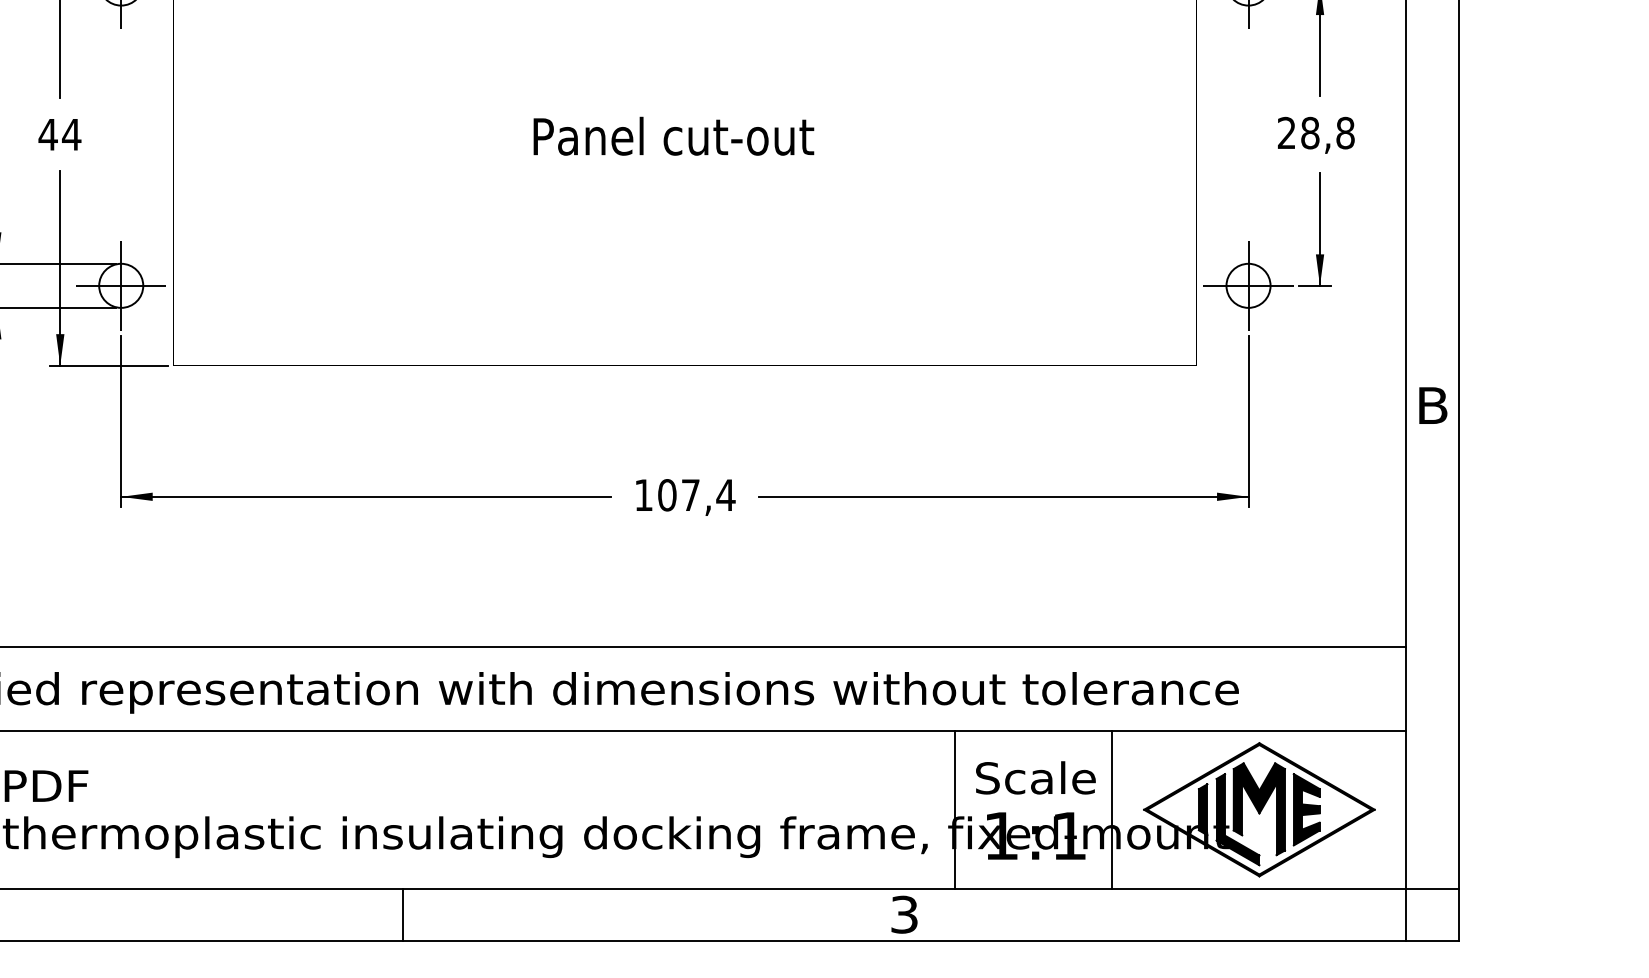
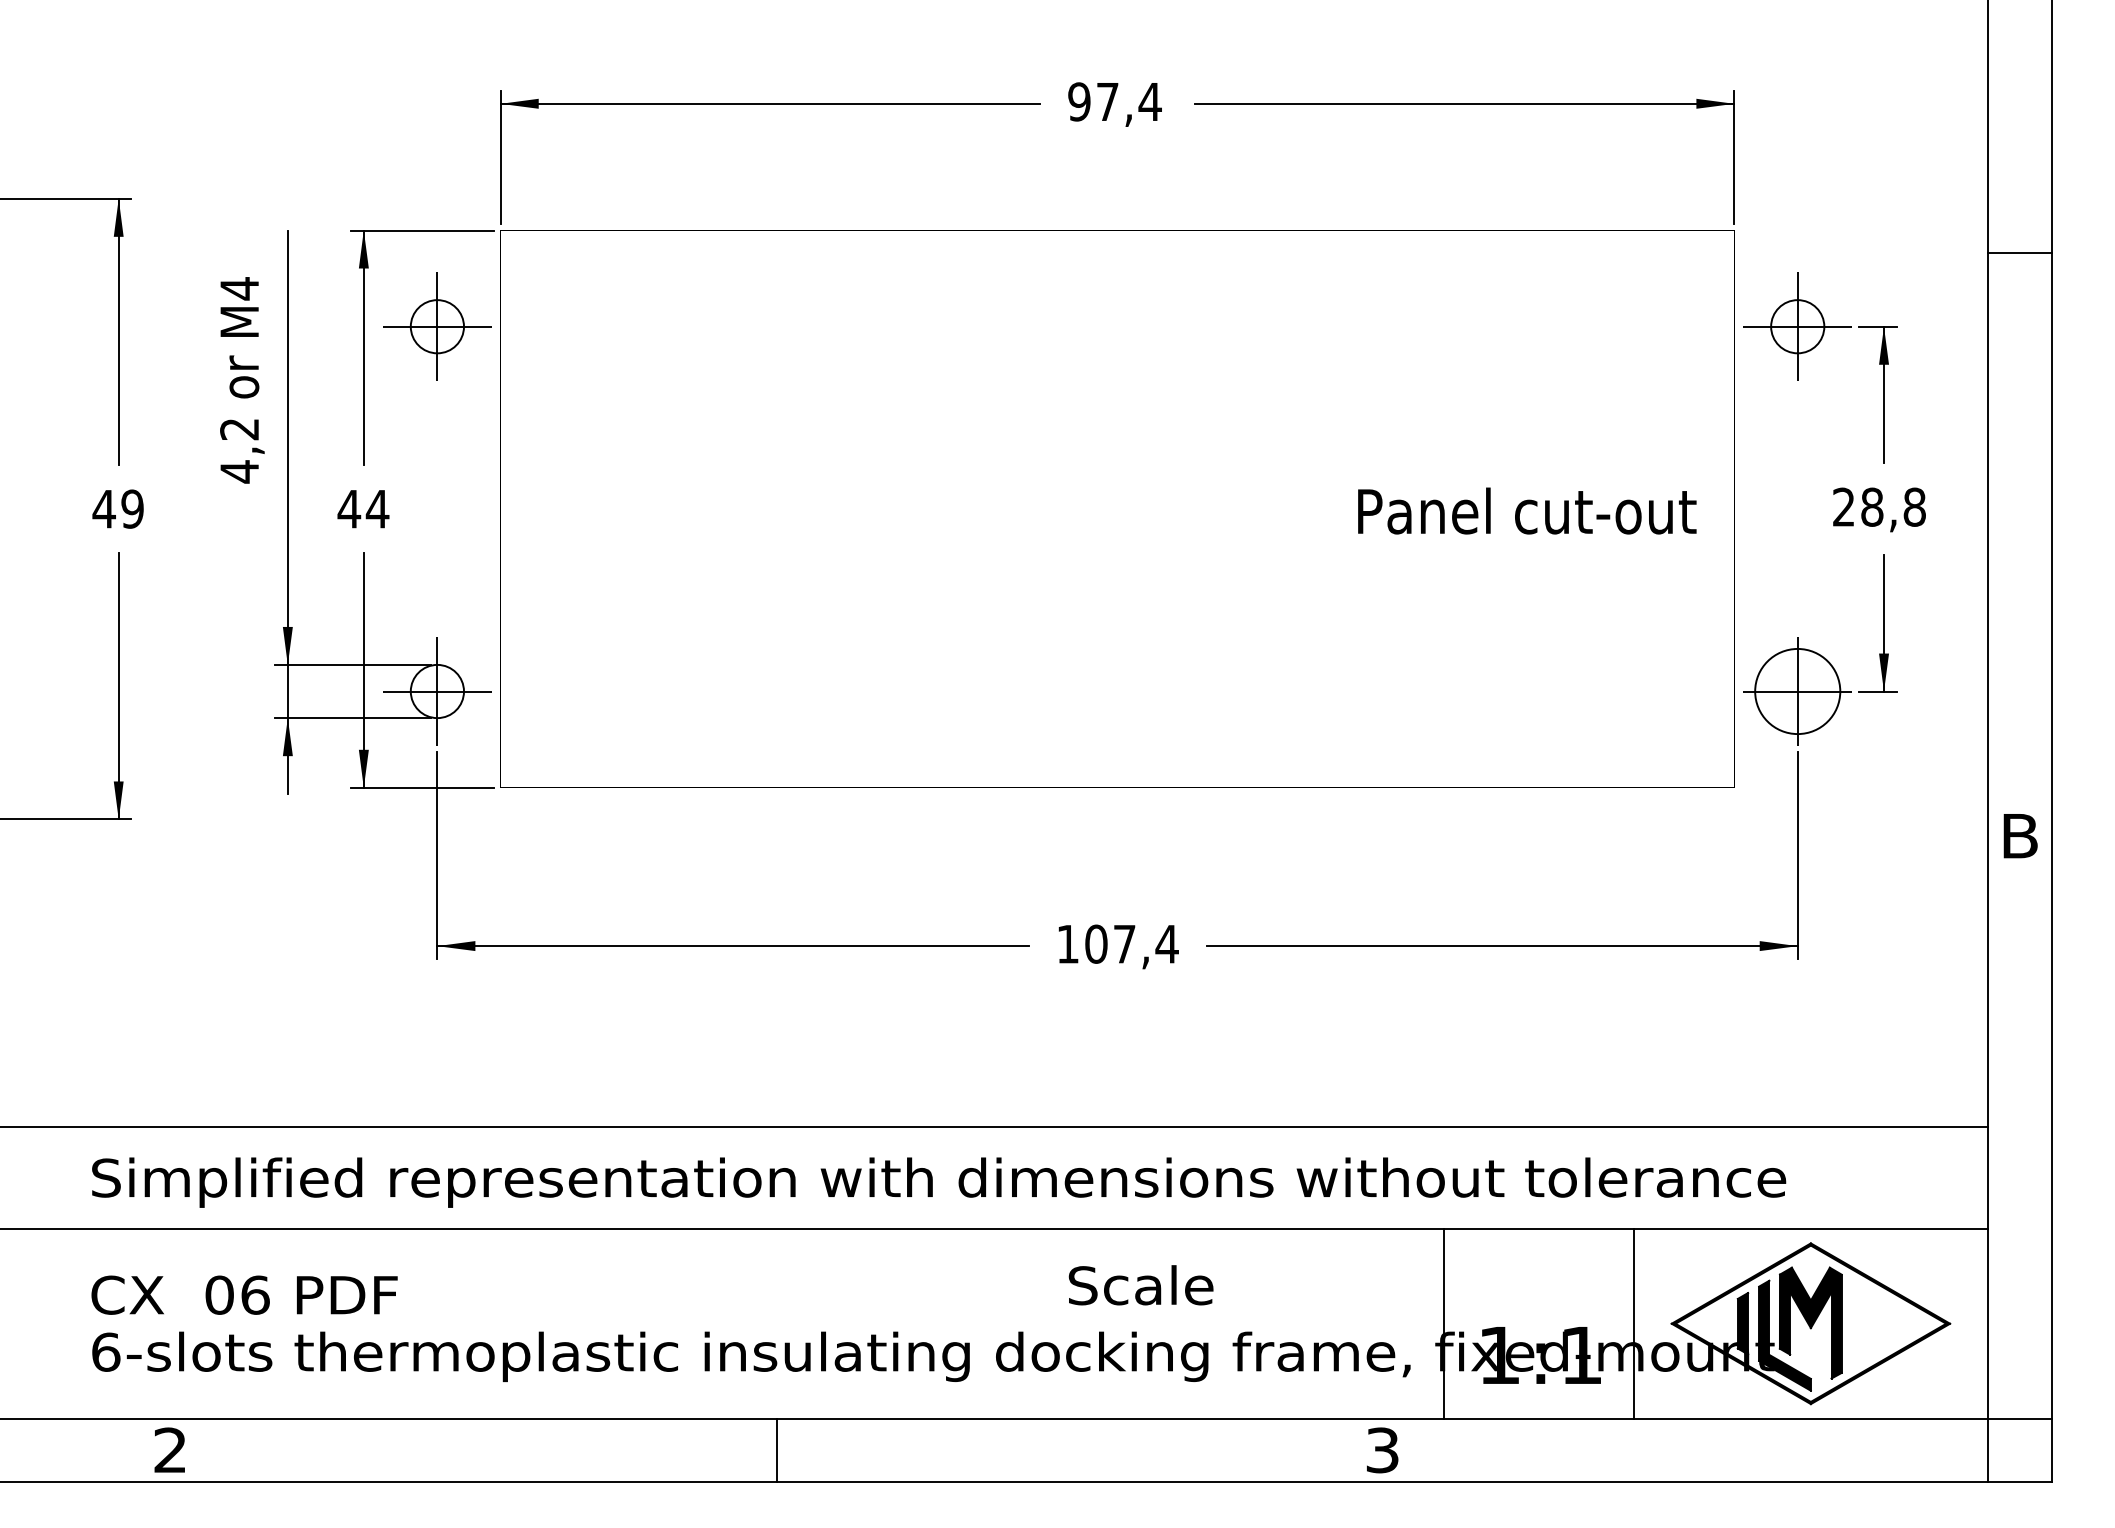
text: (674, 135) -> (1527, 510), moved
circle: (1248, 285) -> (1797, 691), size x1.6
text: (1035, 778) -> (1140, 1285), moved
part: (1306, 809) -> (1867, 1323), removed

